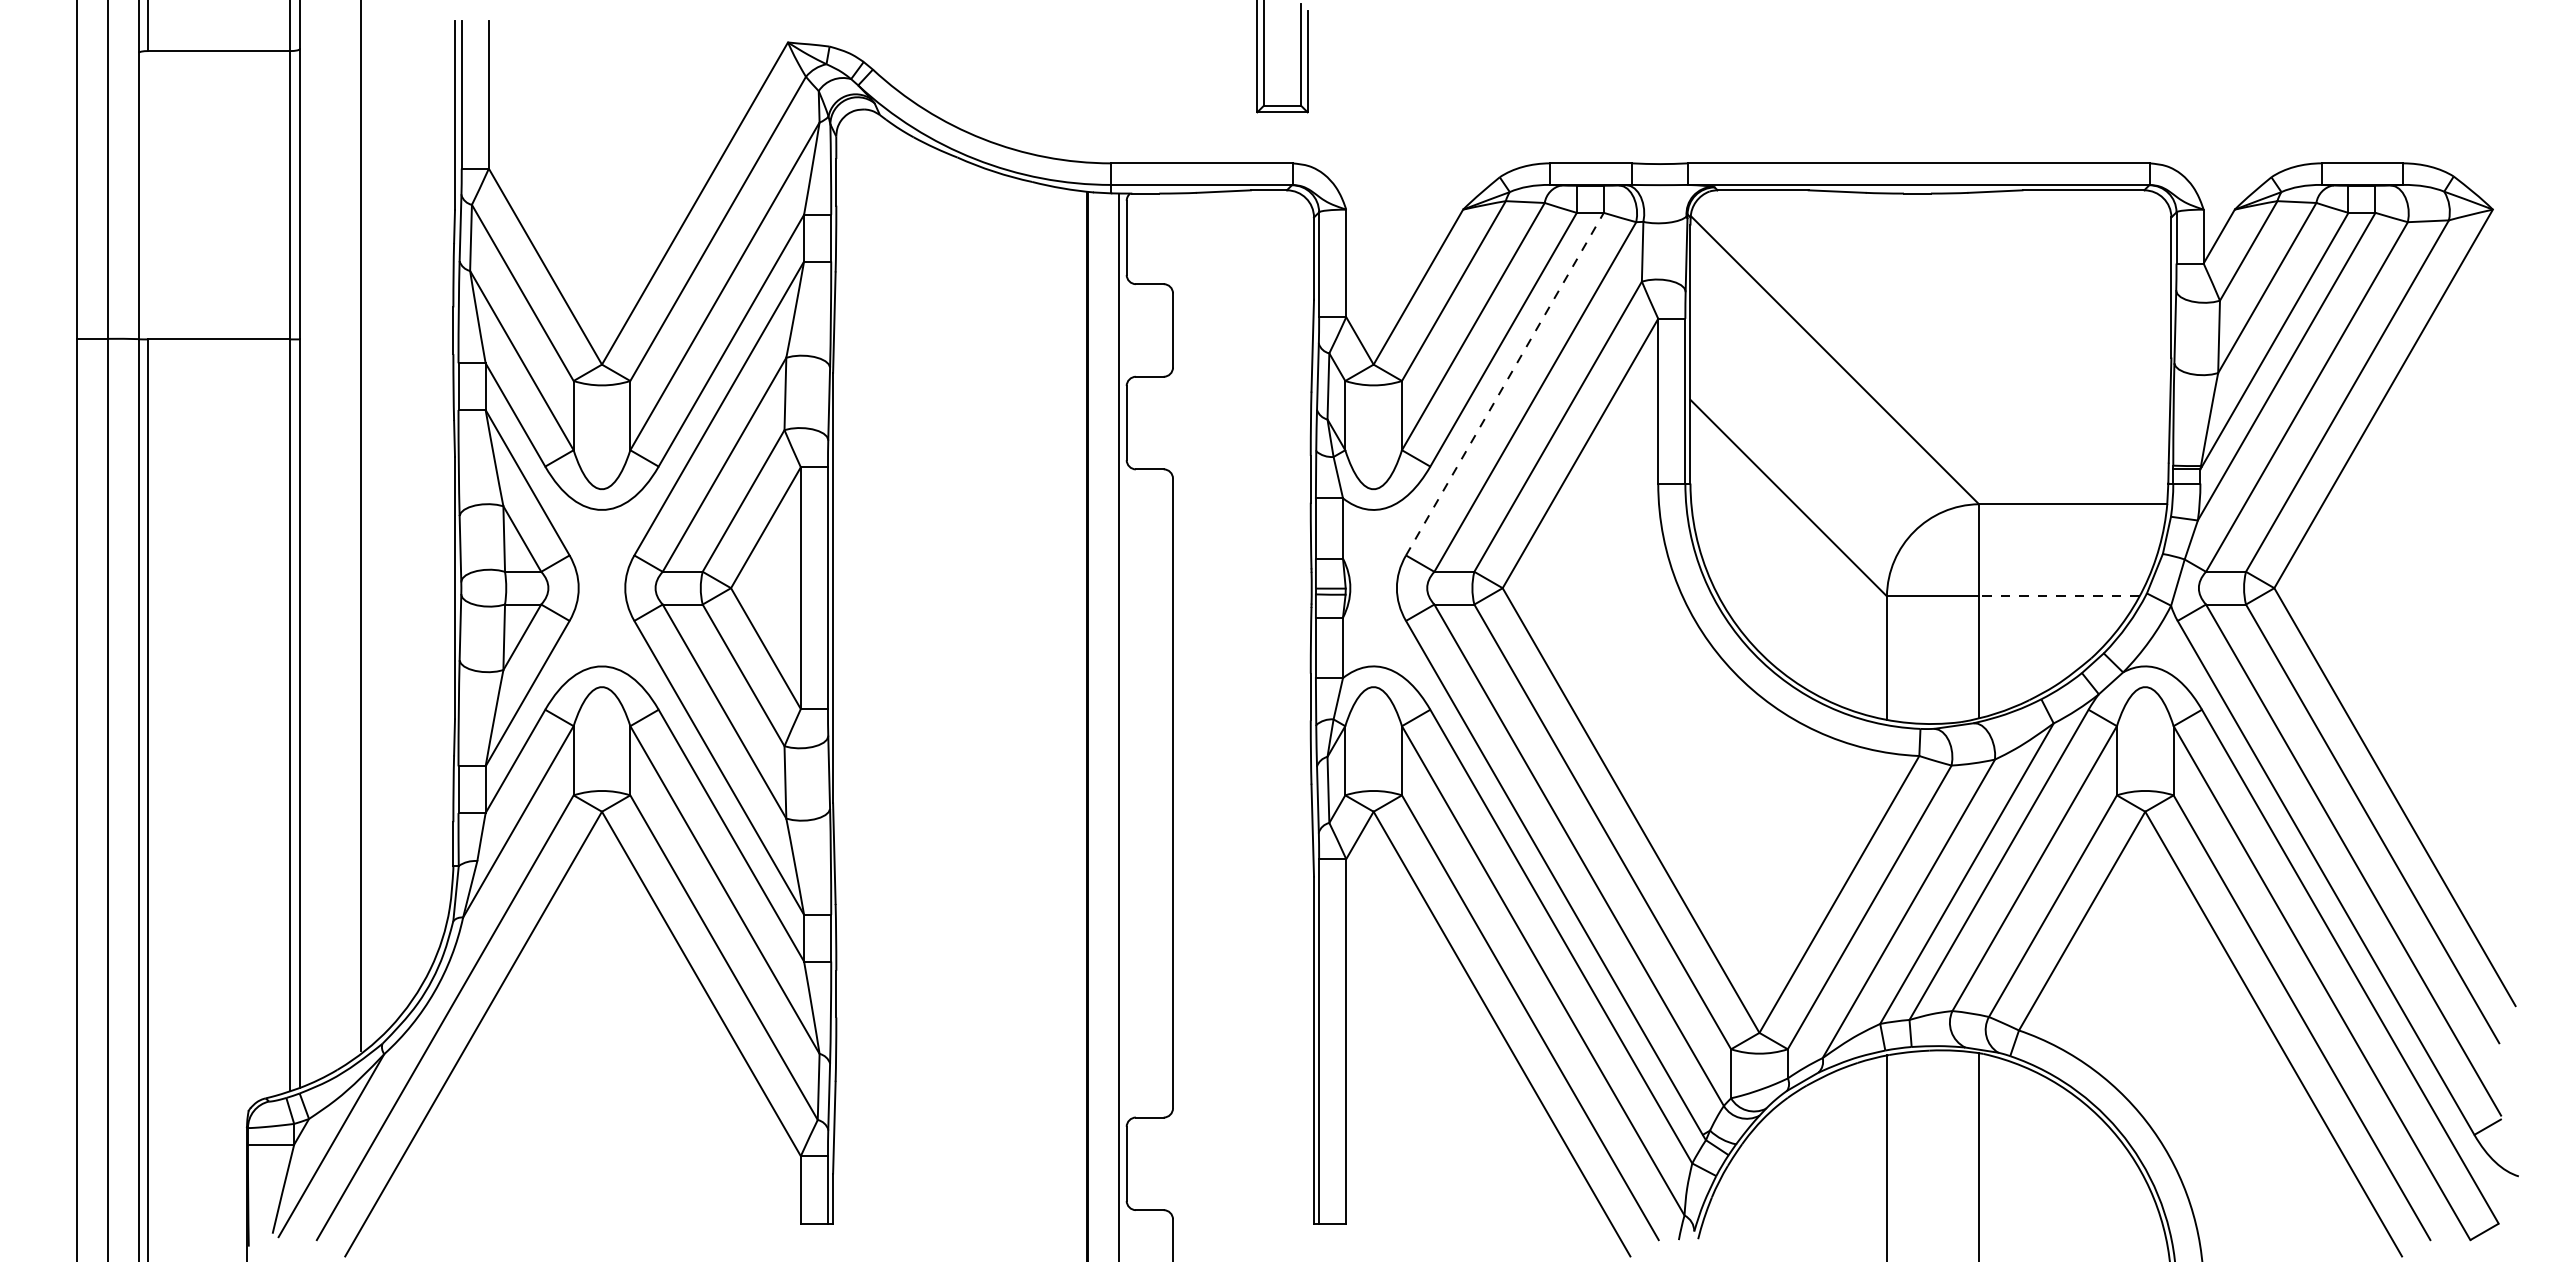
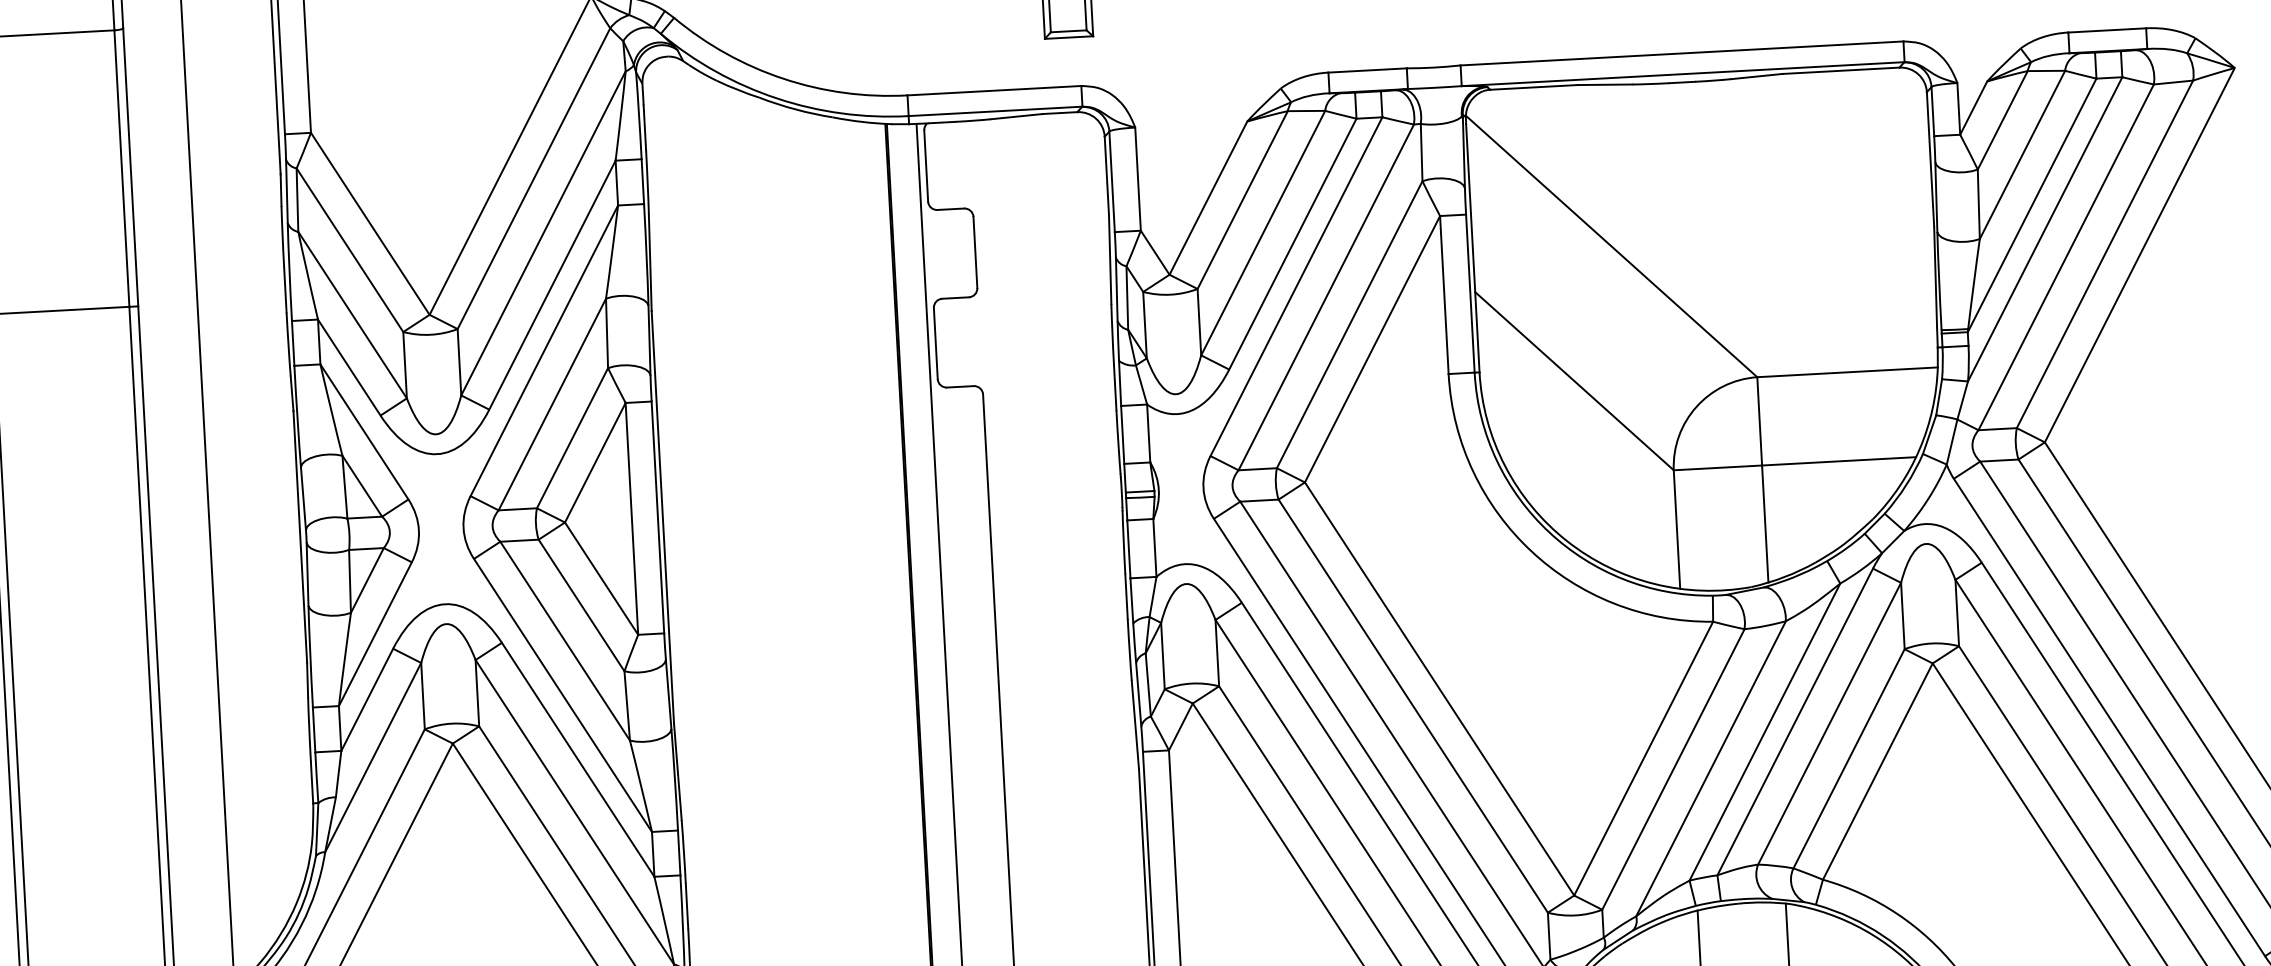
line: (1504, 384) -> (1296, 287), dashed -> solid
line: (2058, 596) -> (1838, 461), dashed -> solid

